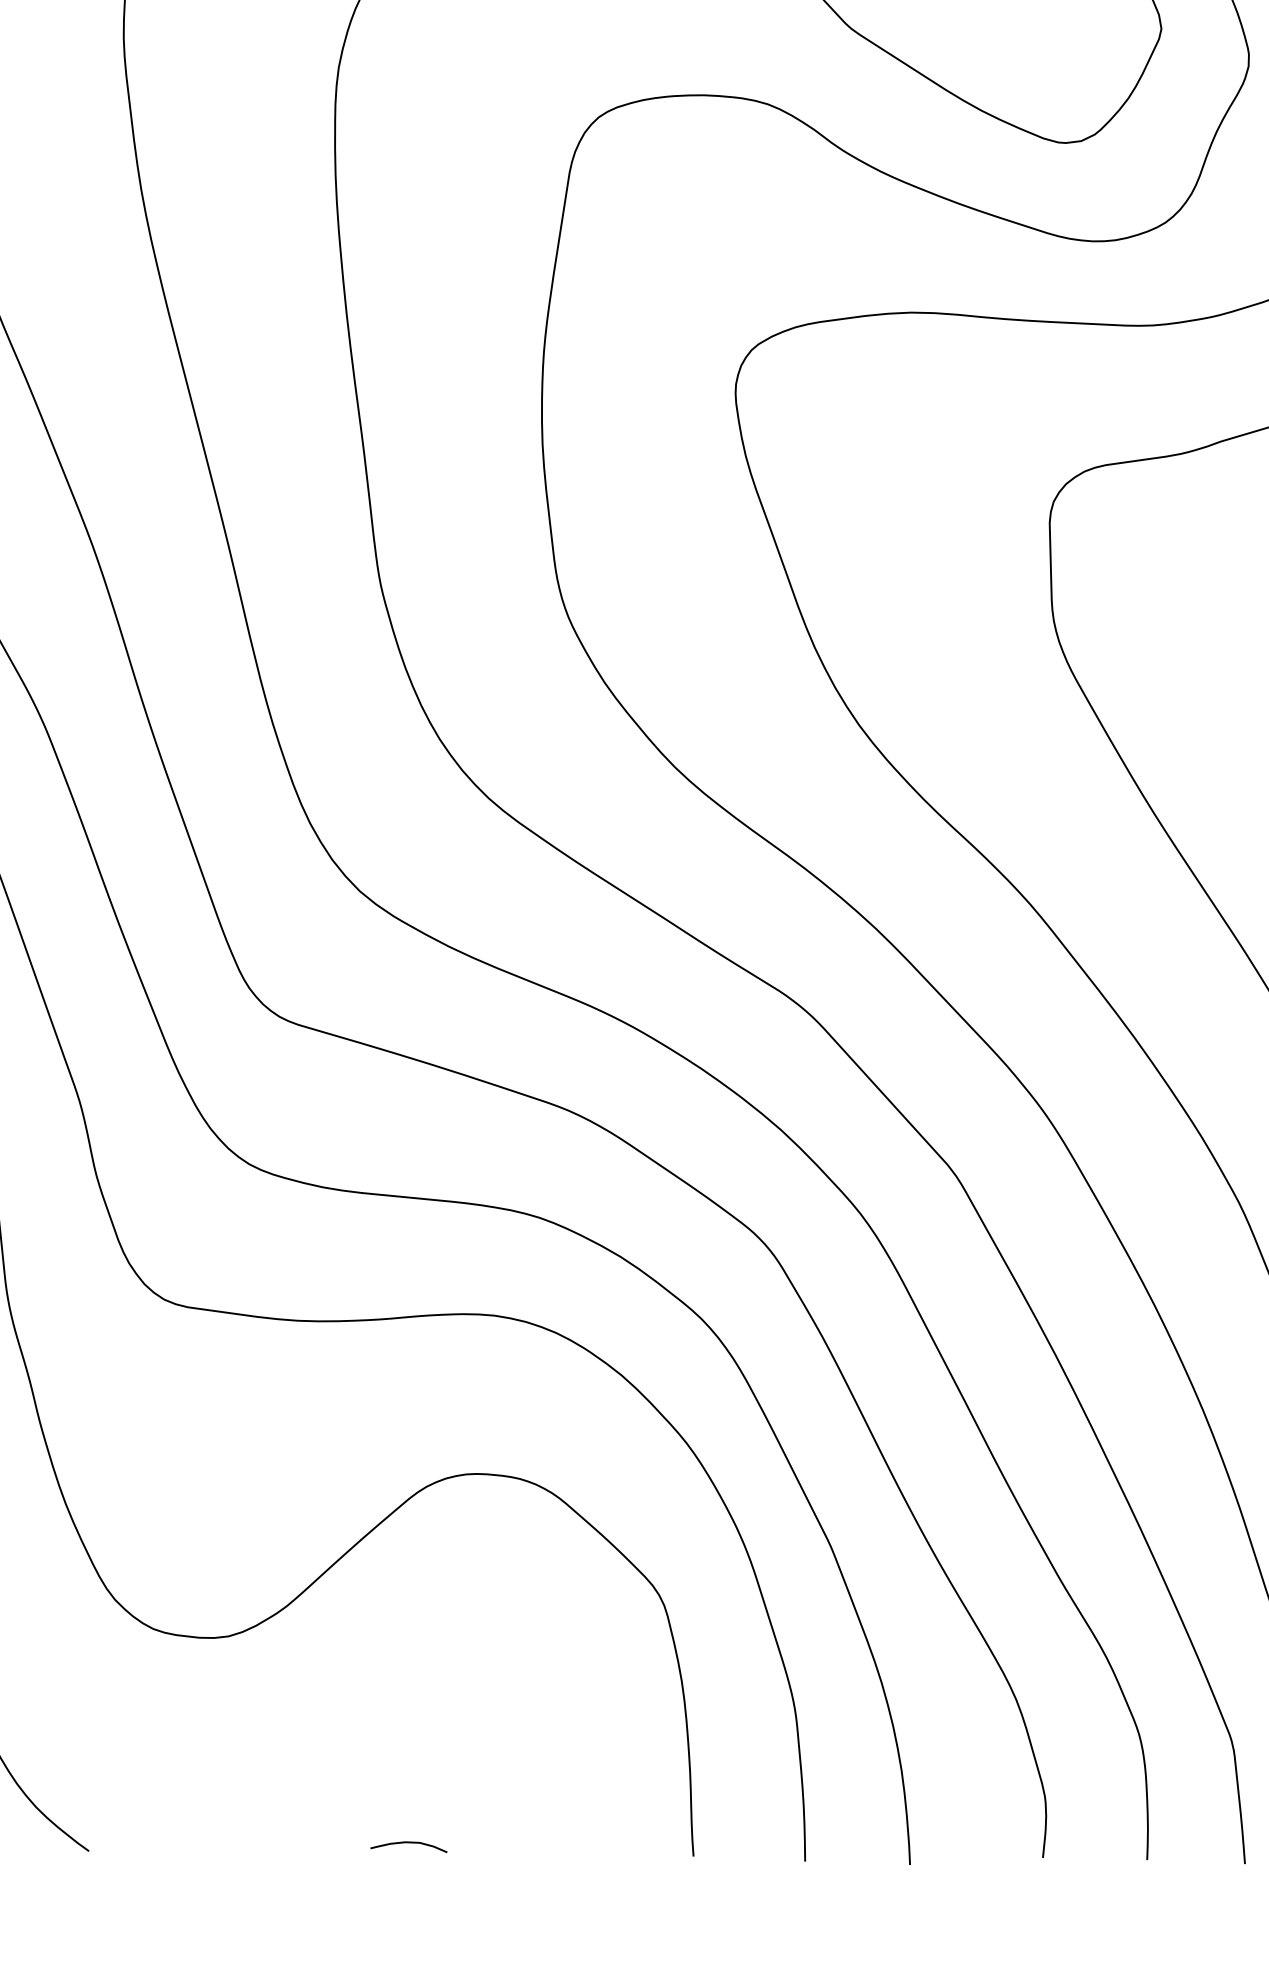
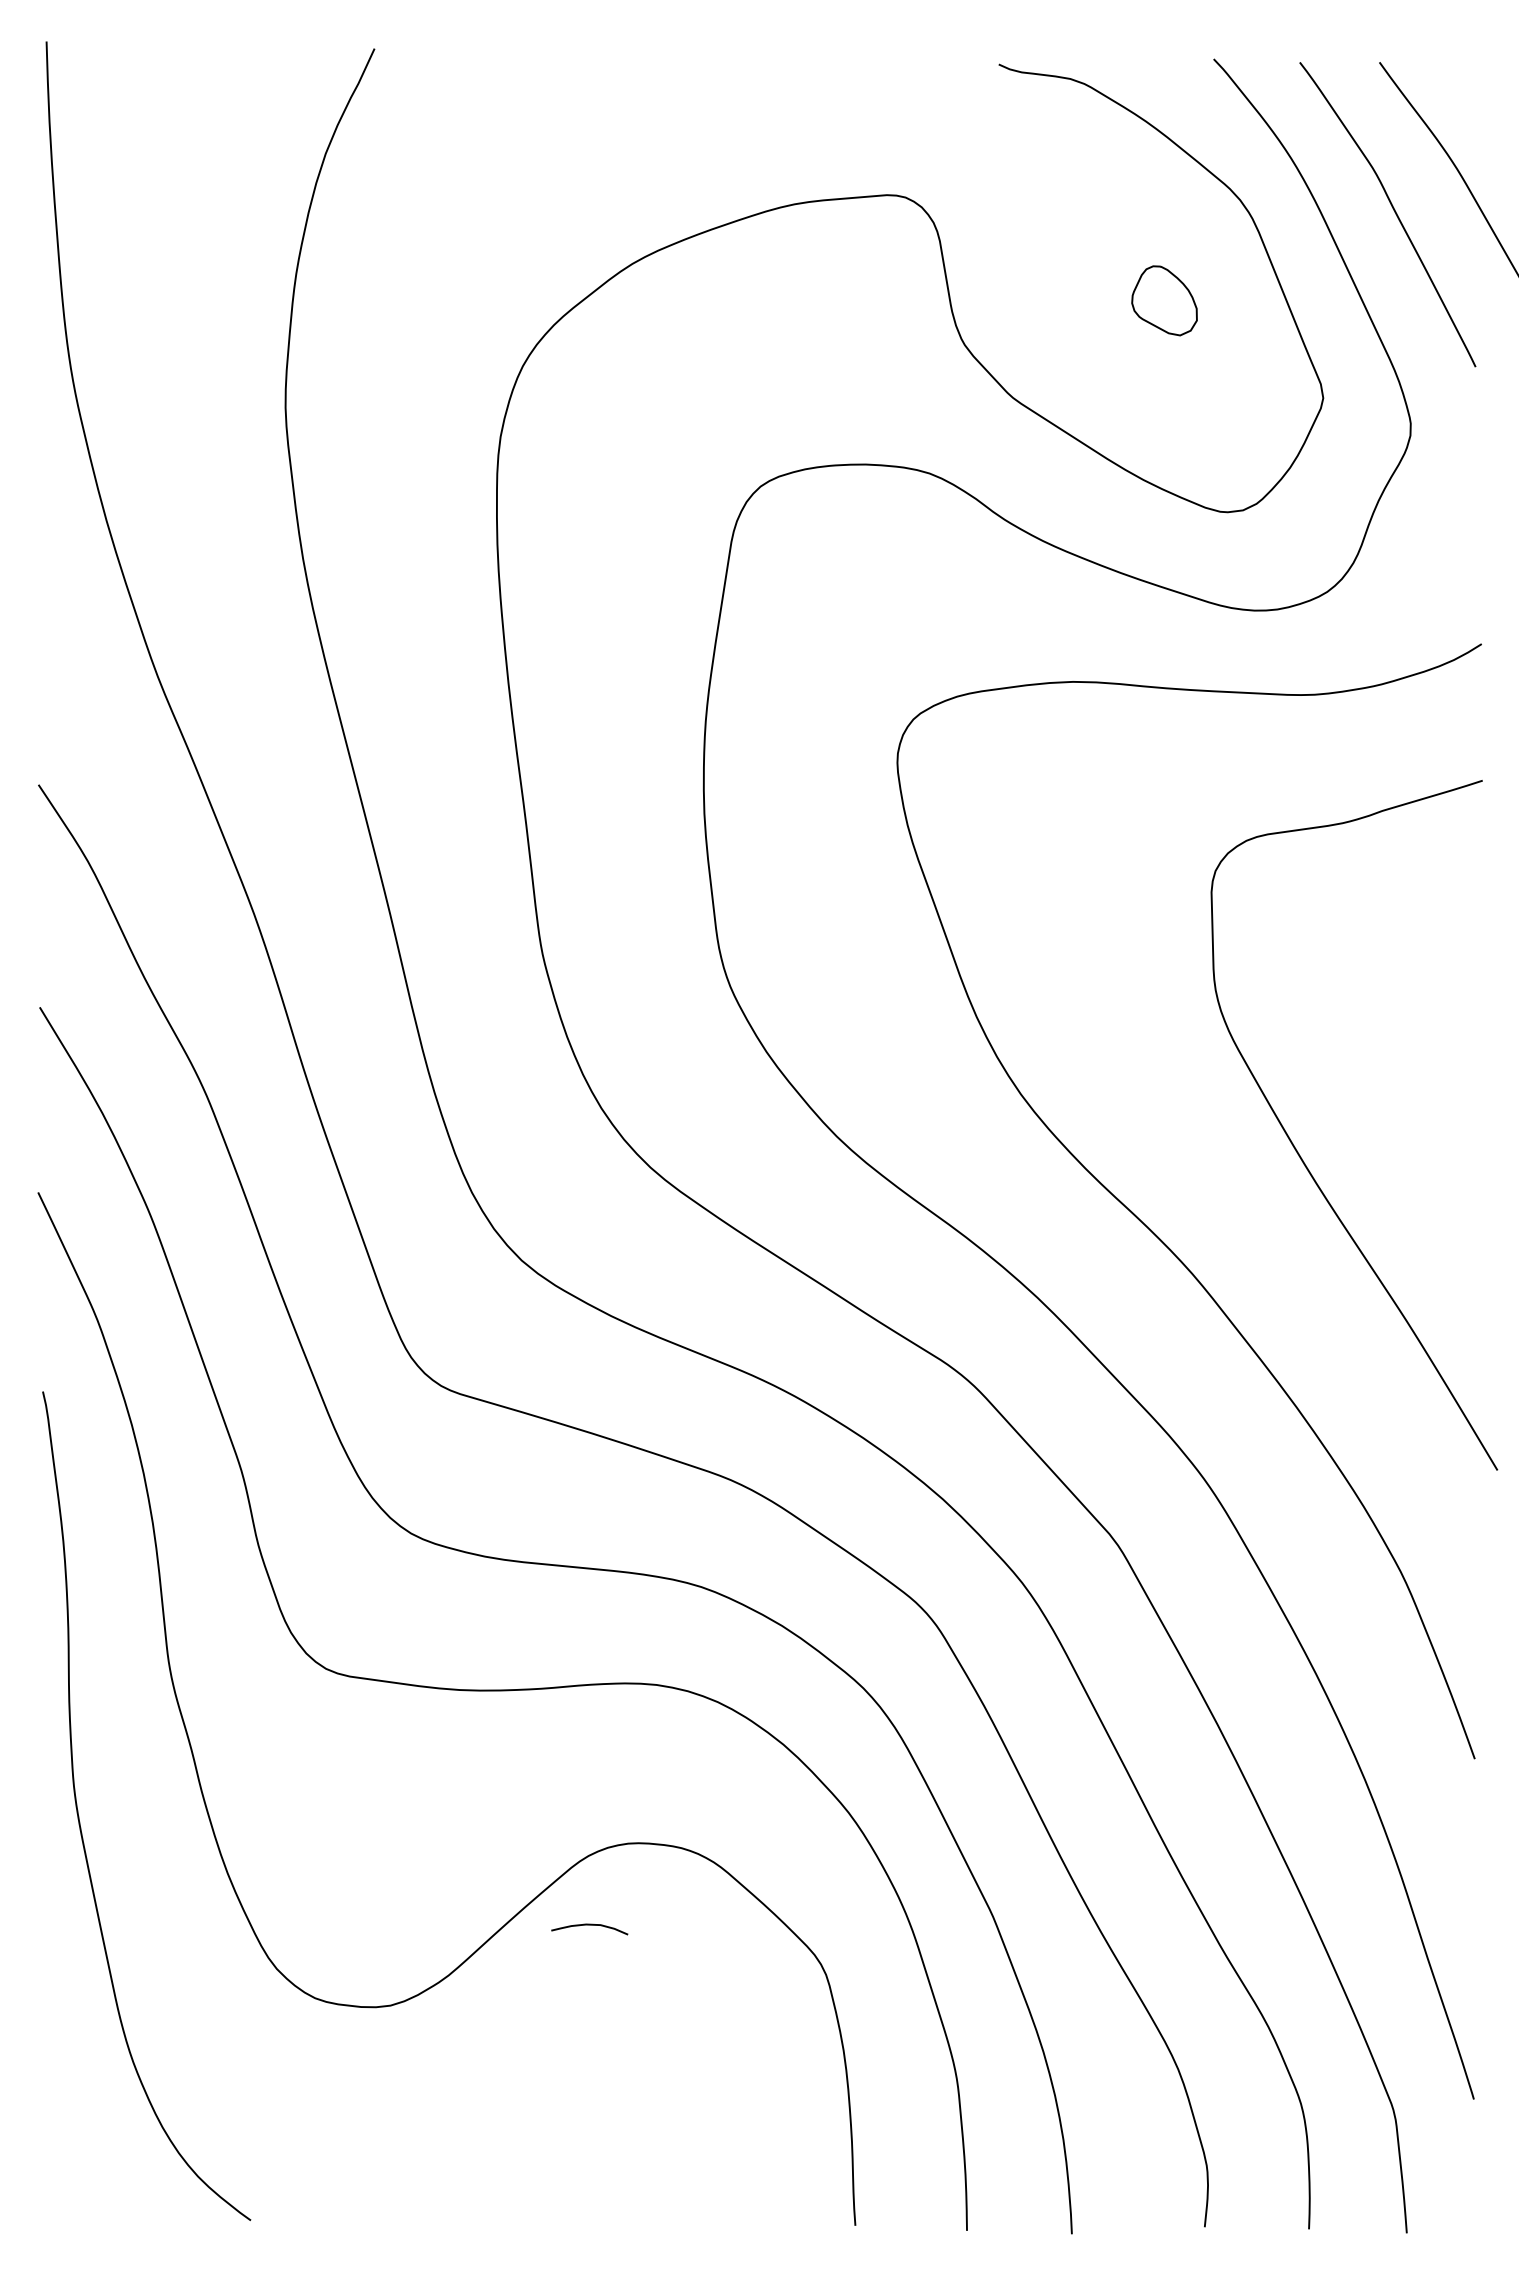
curve: (408, 1843) -> (589, 1925), moved

